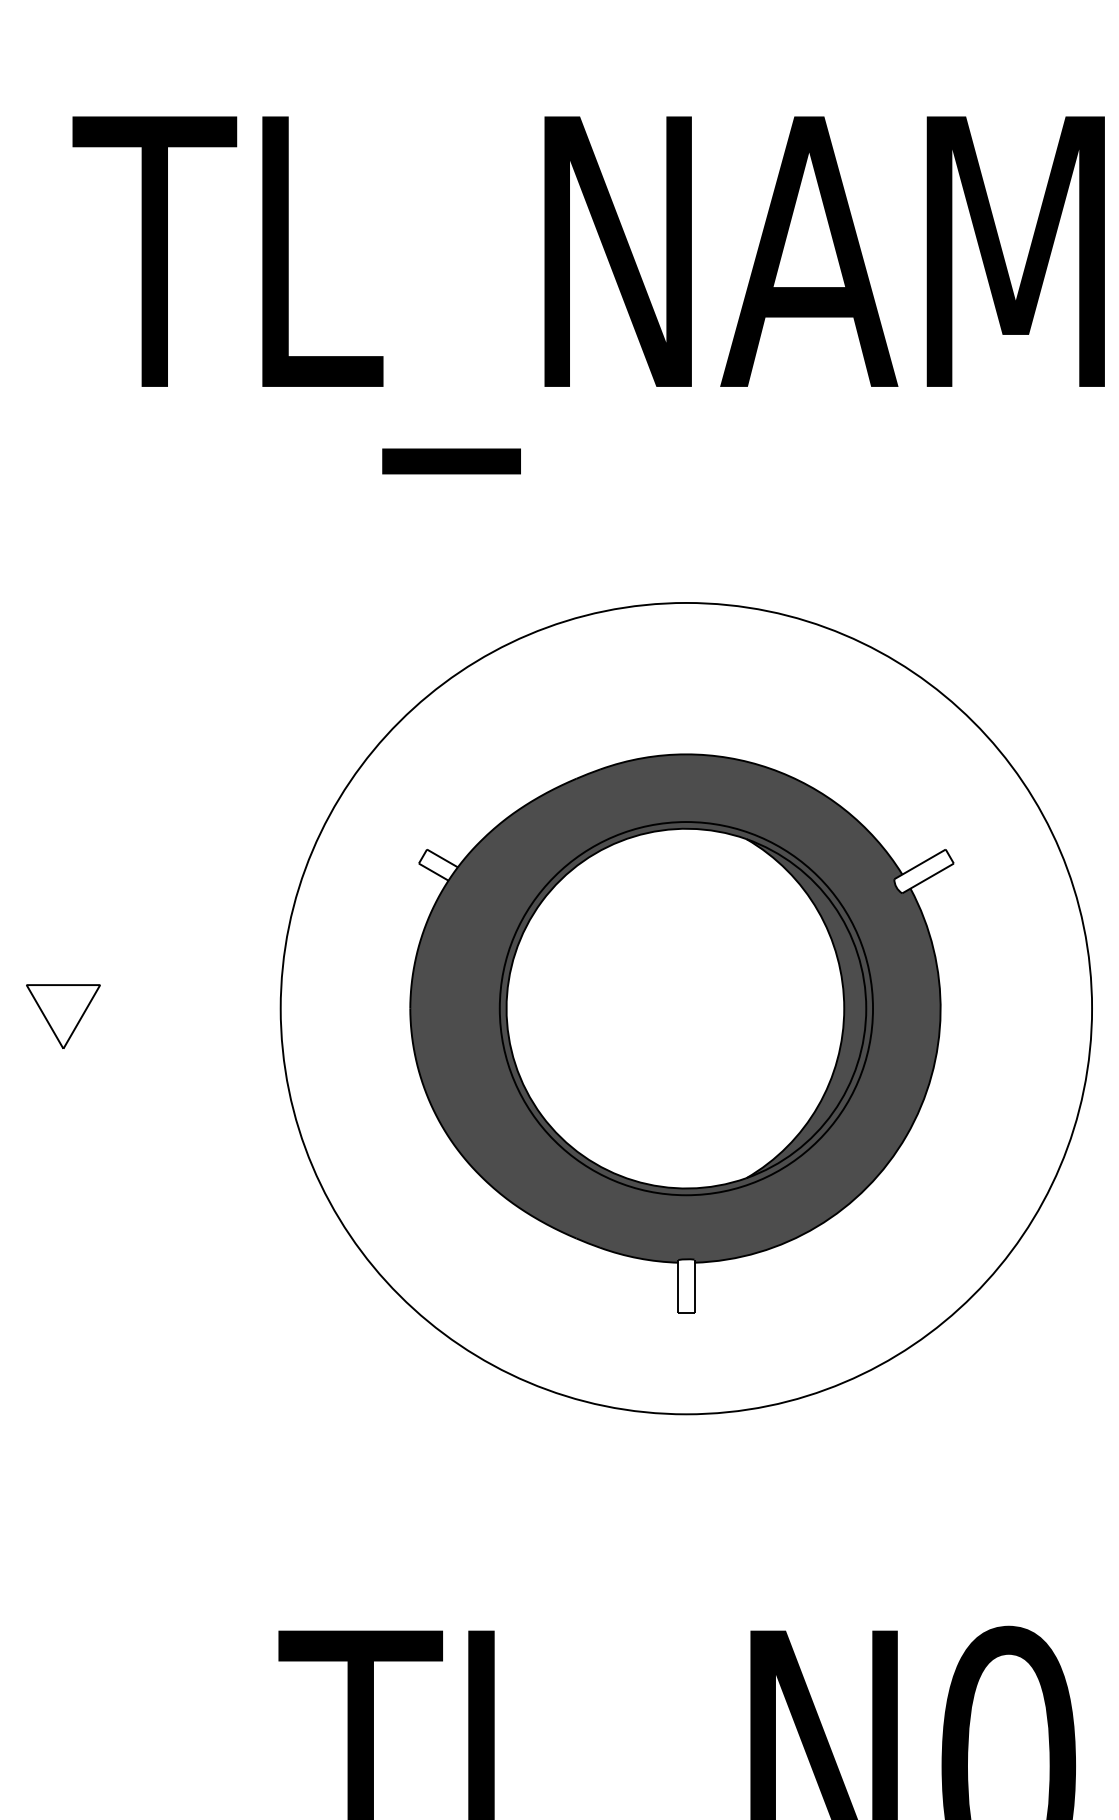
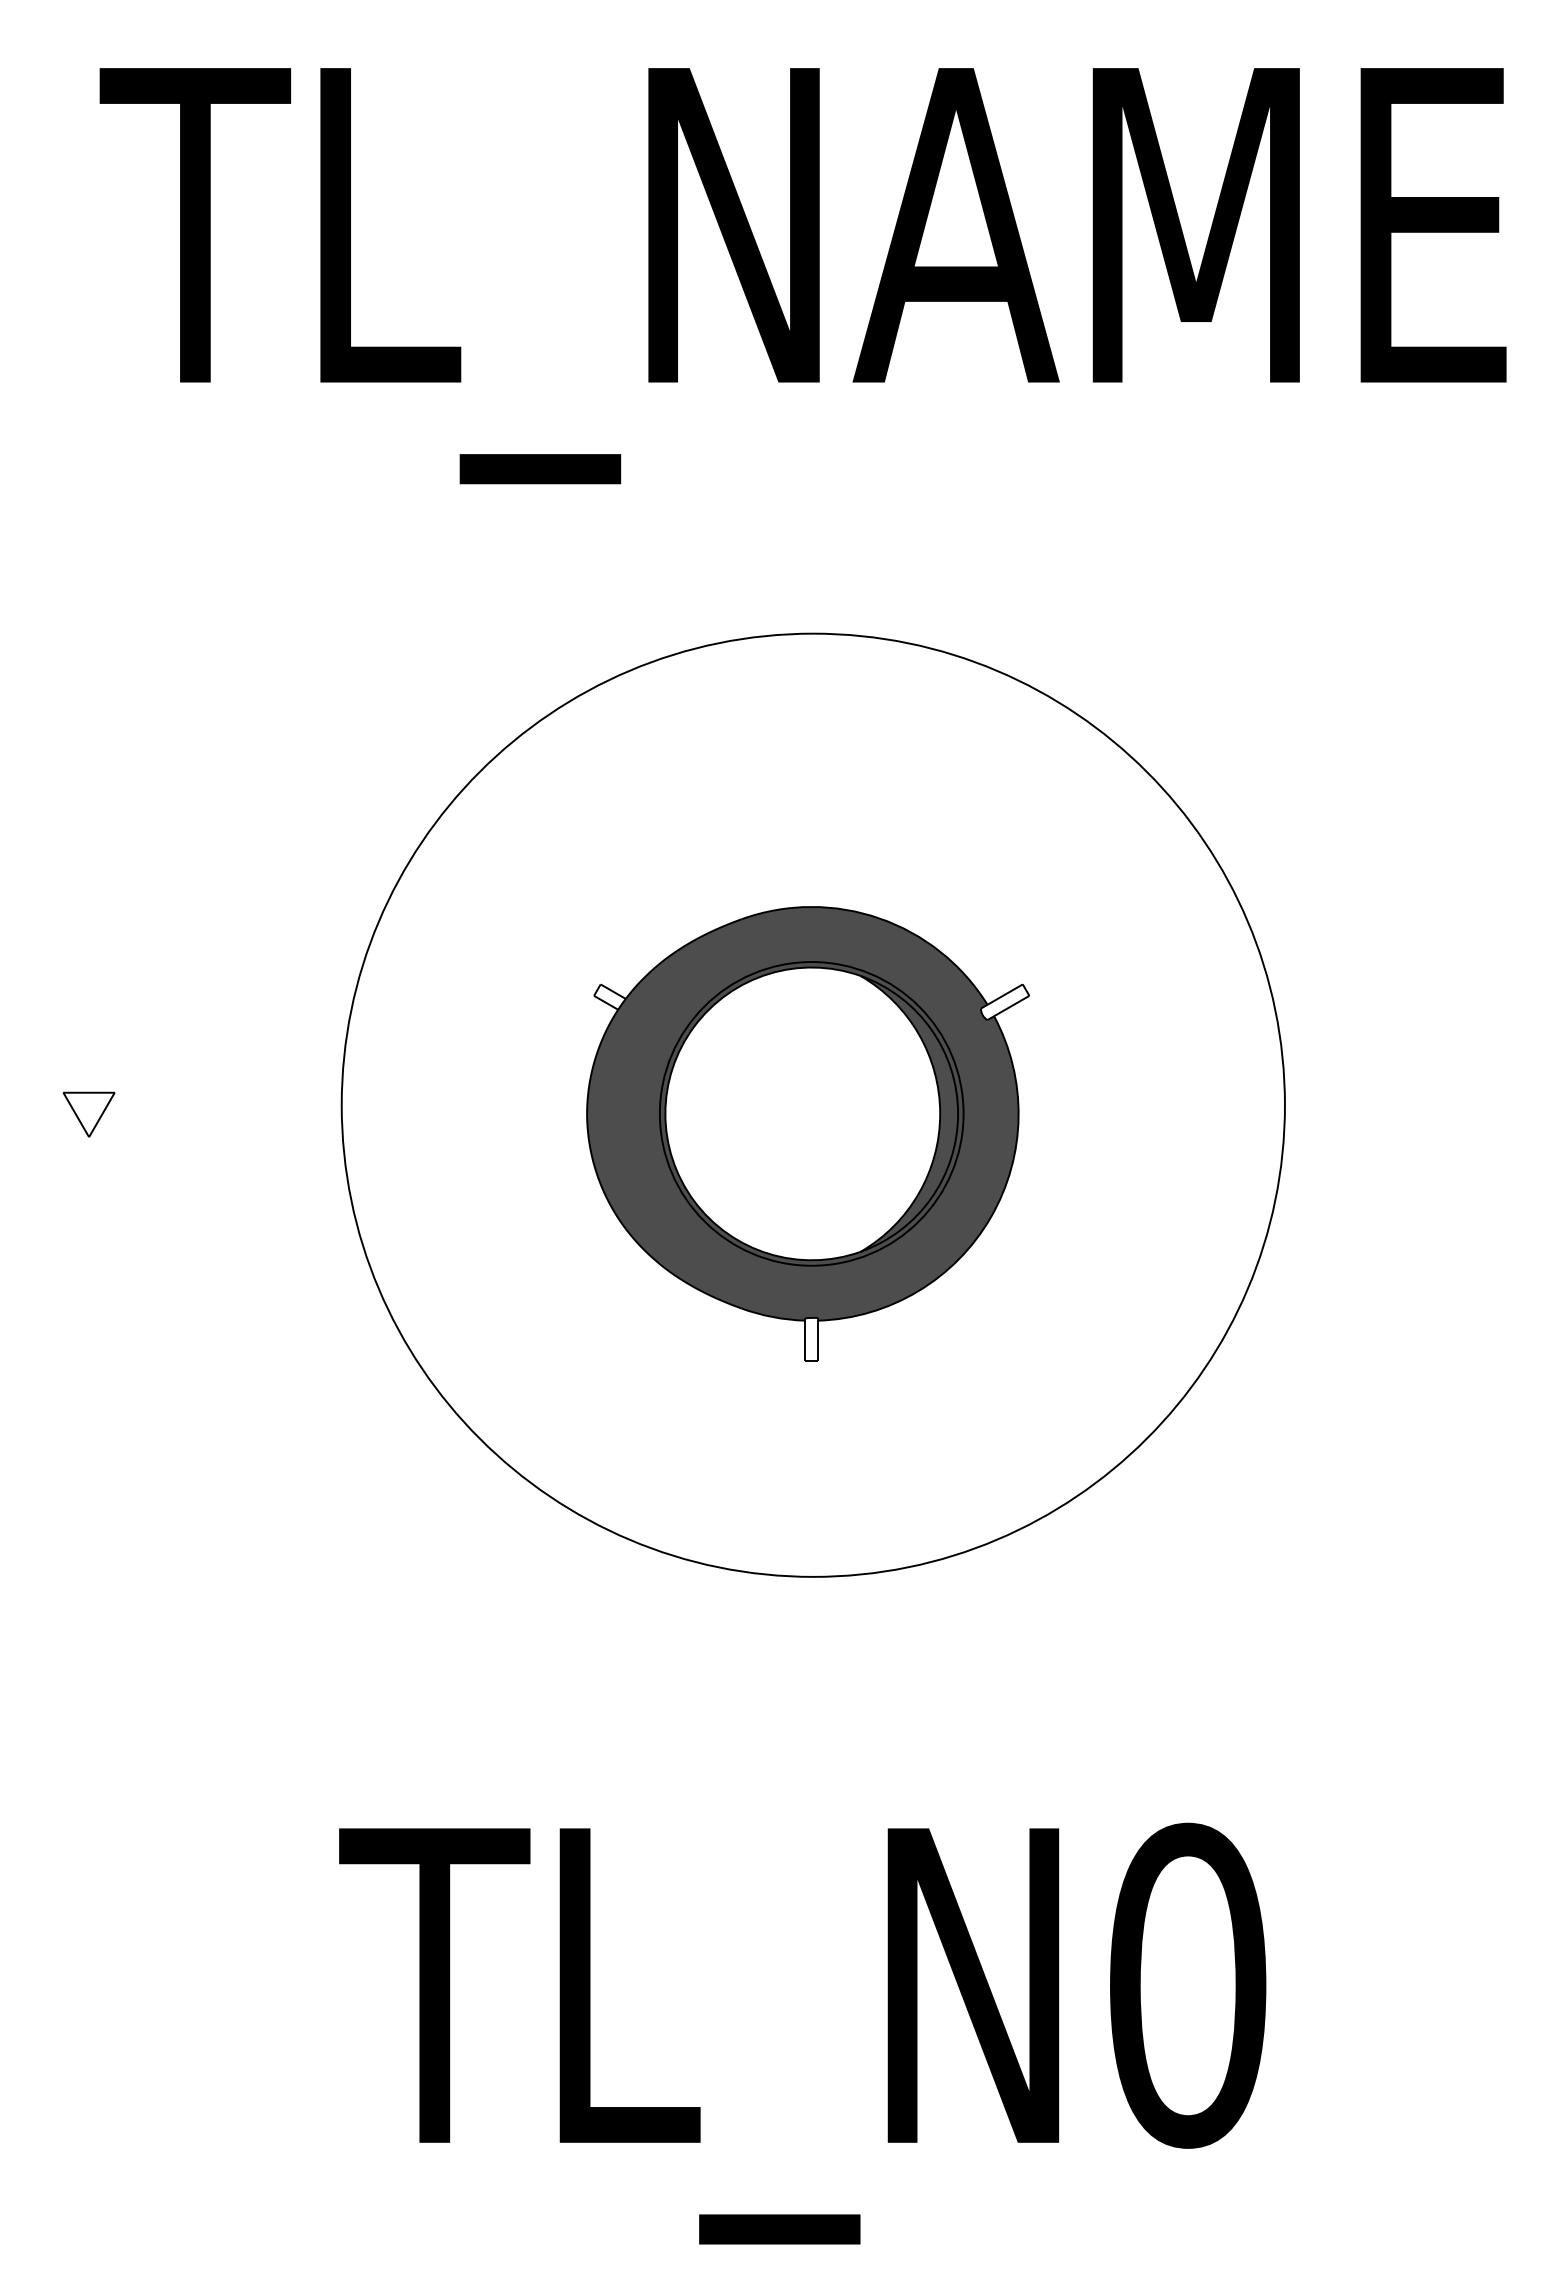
part: (62, 1016) -> (88, 1114), size x0.6
part: (681, 1032) -> (807, 1133), size x0.7

